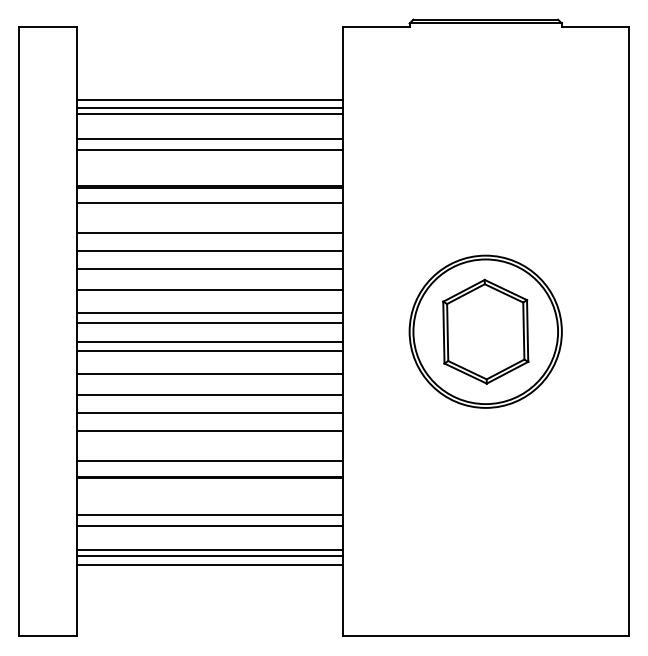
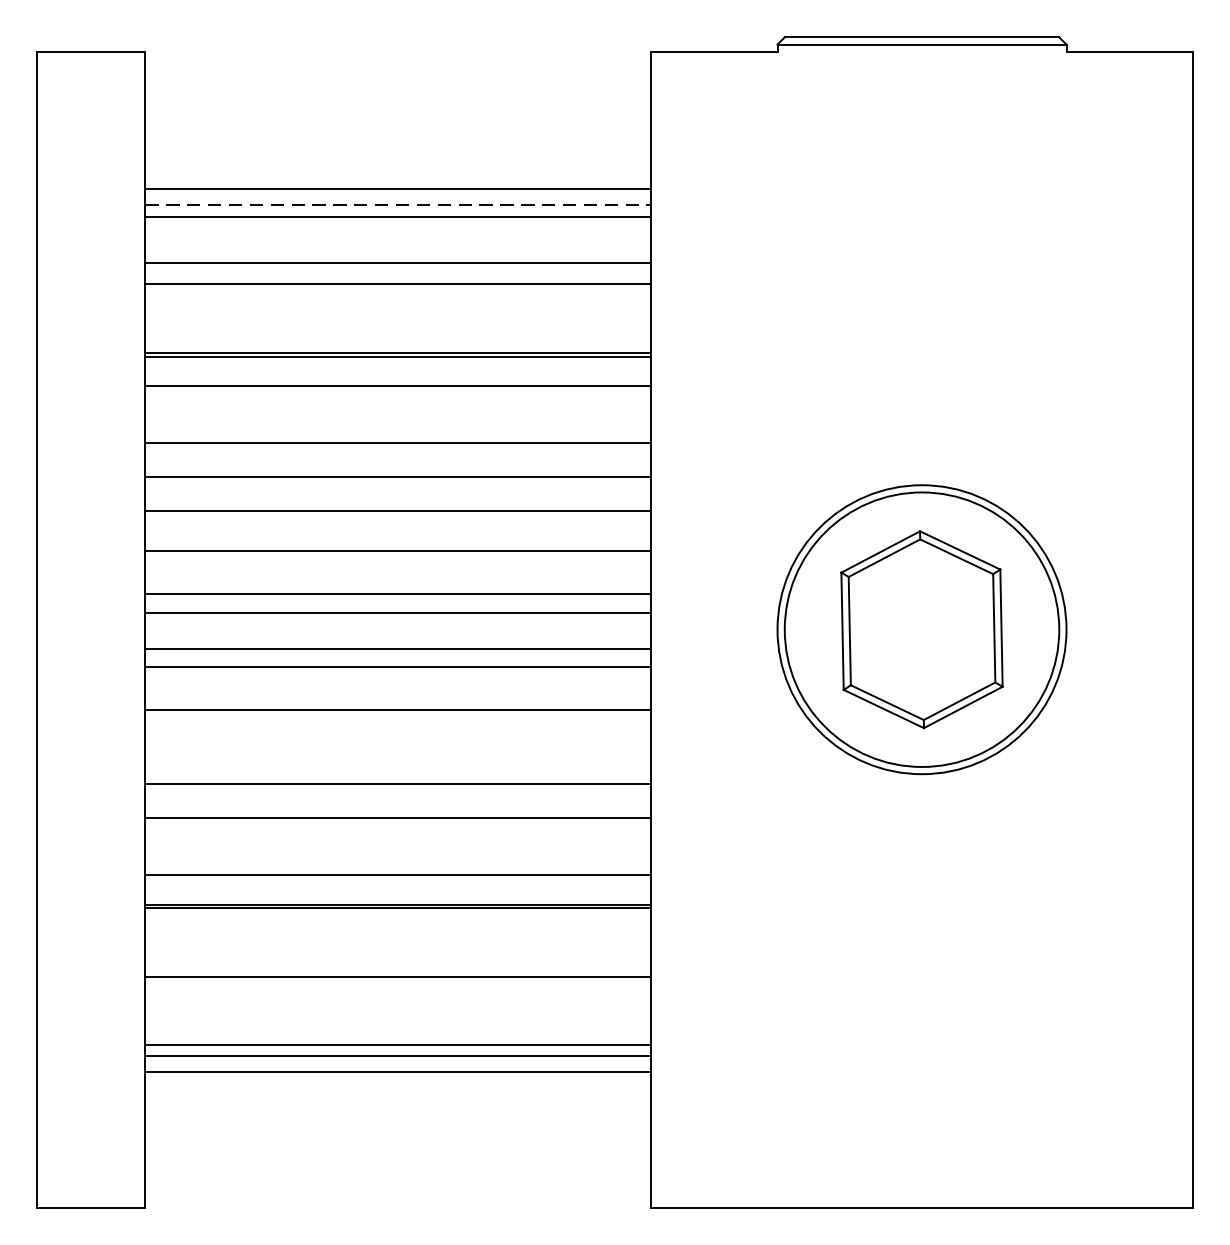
line: (210, 108) -> (399, 205), solid -> dashed
line: (209, 395) -> (397, 750), removed
line: (209, 525) -> (397, 997), removed

